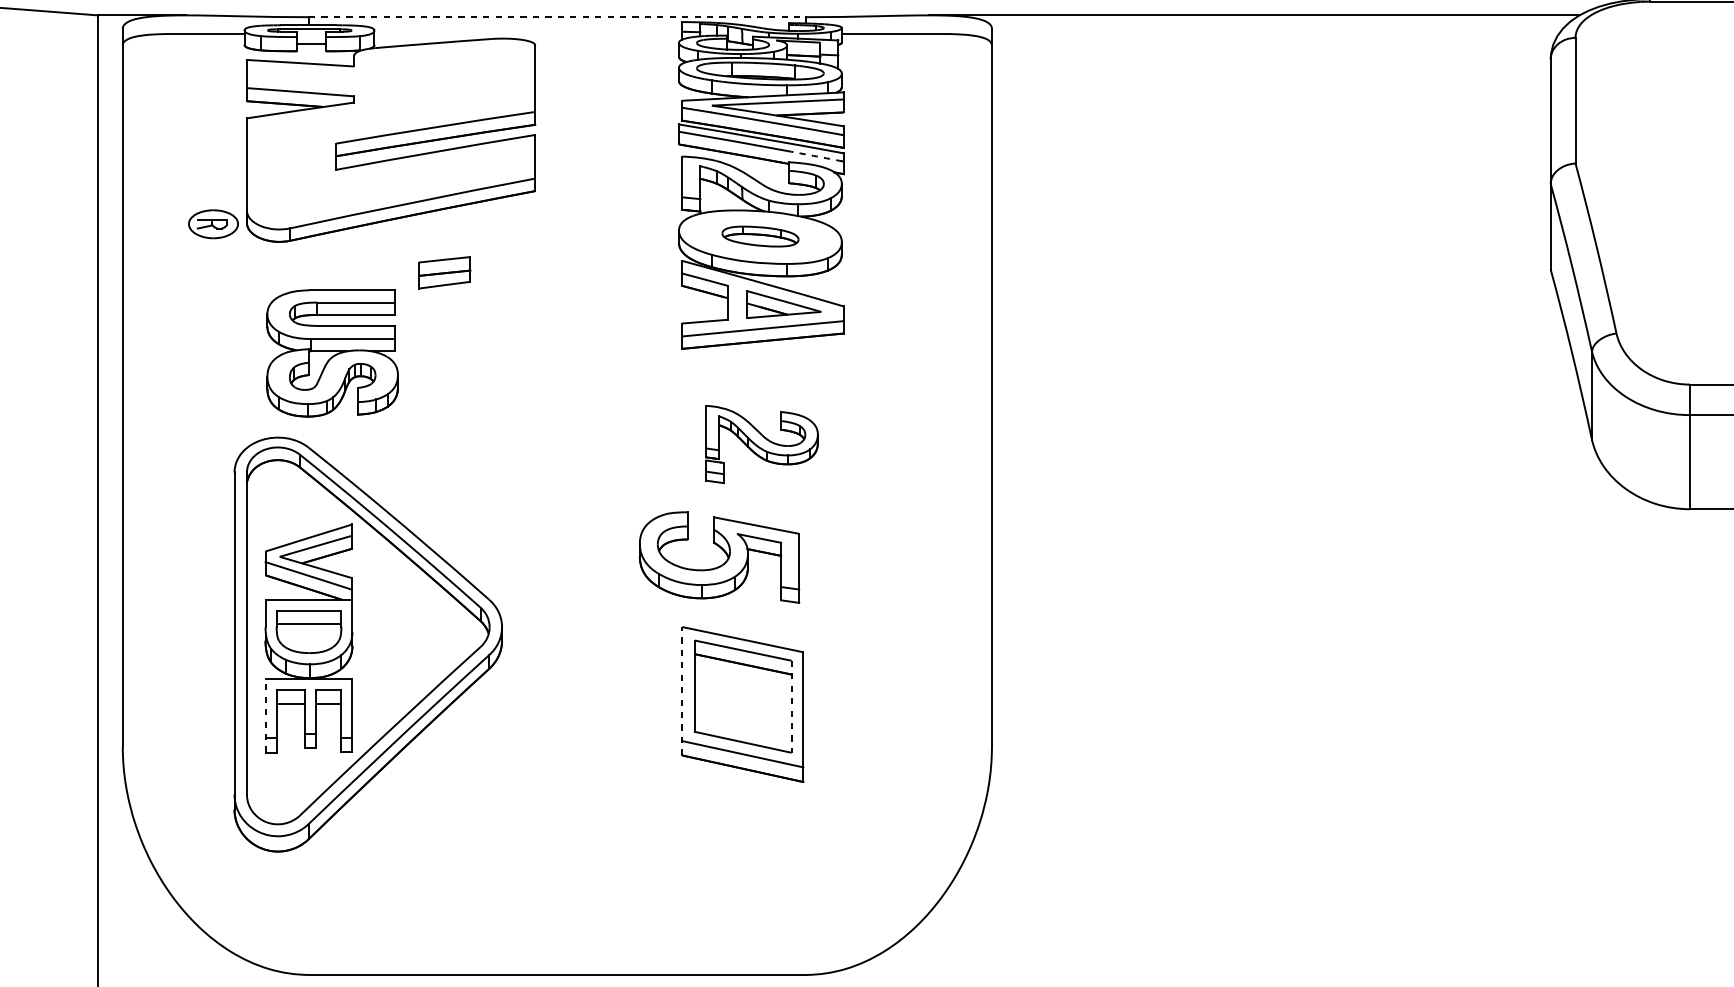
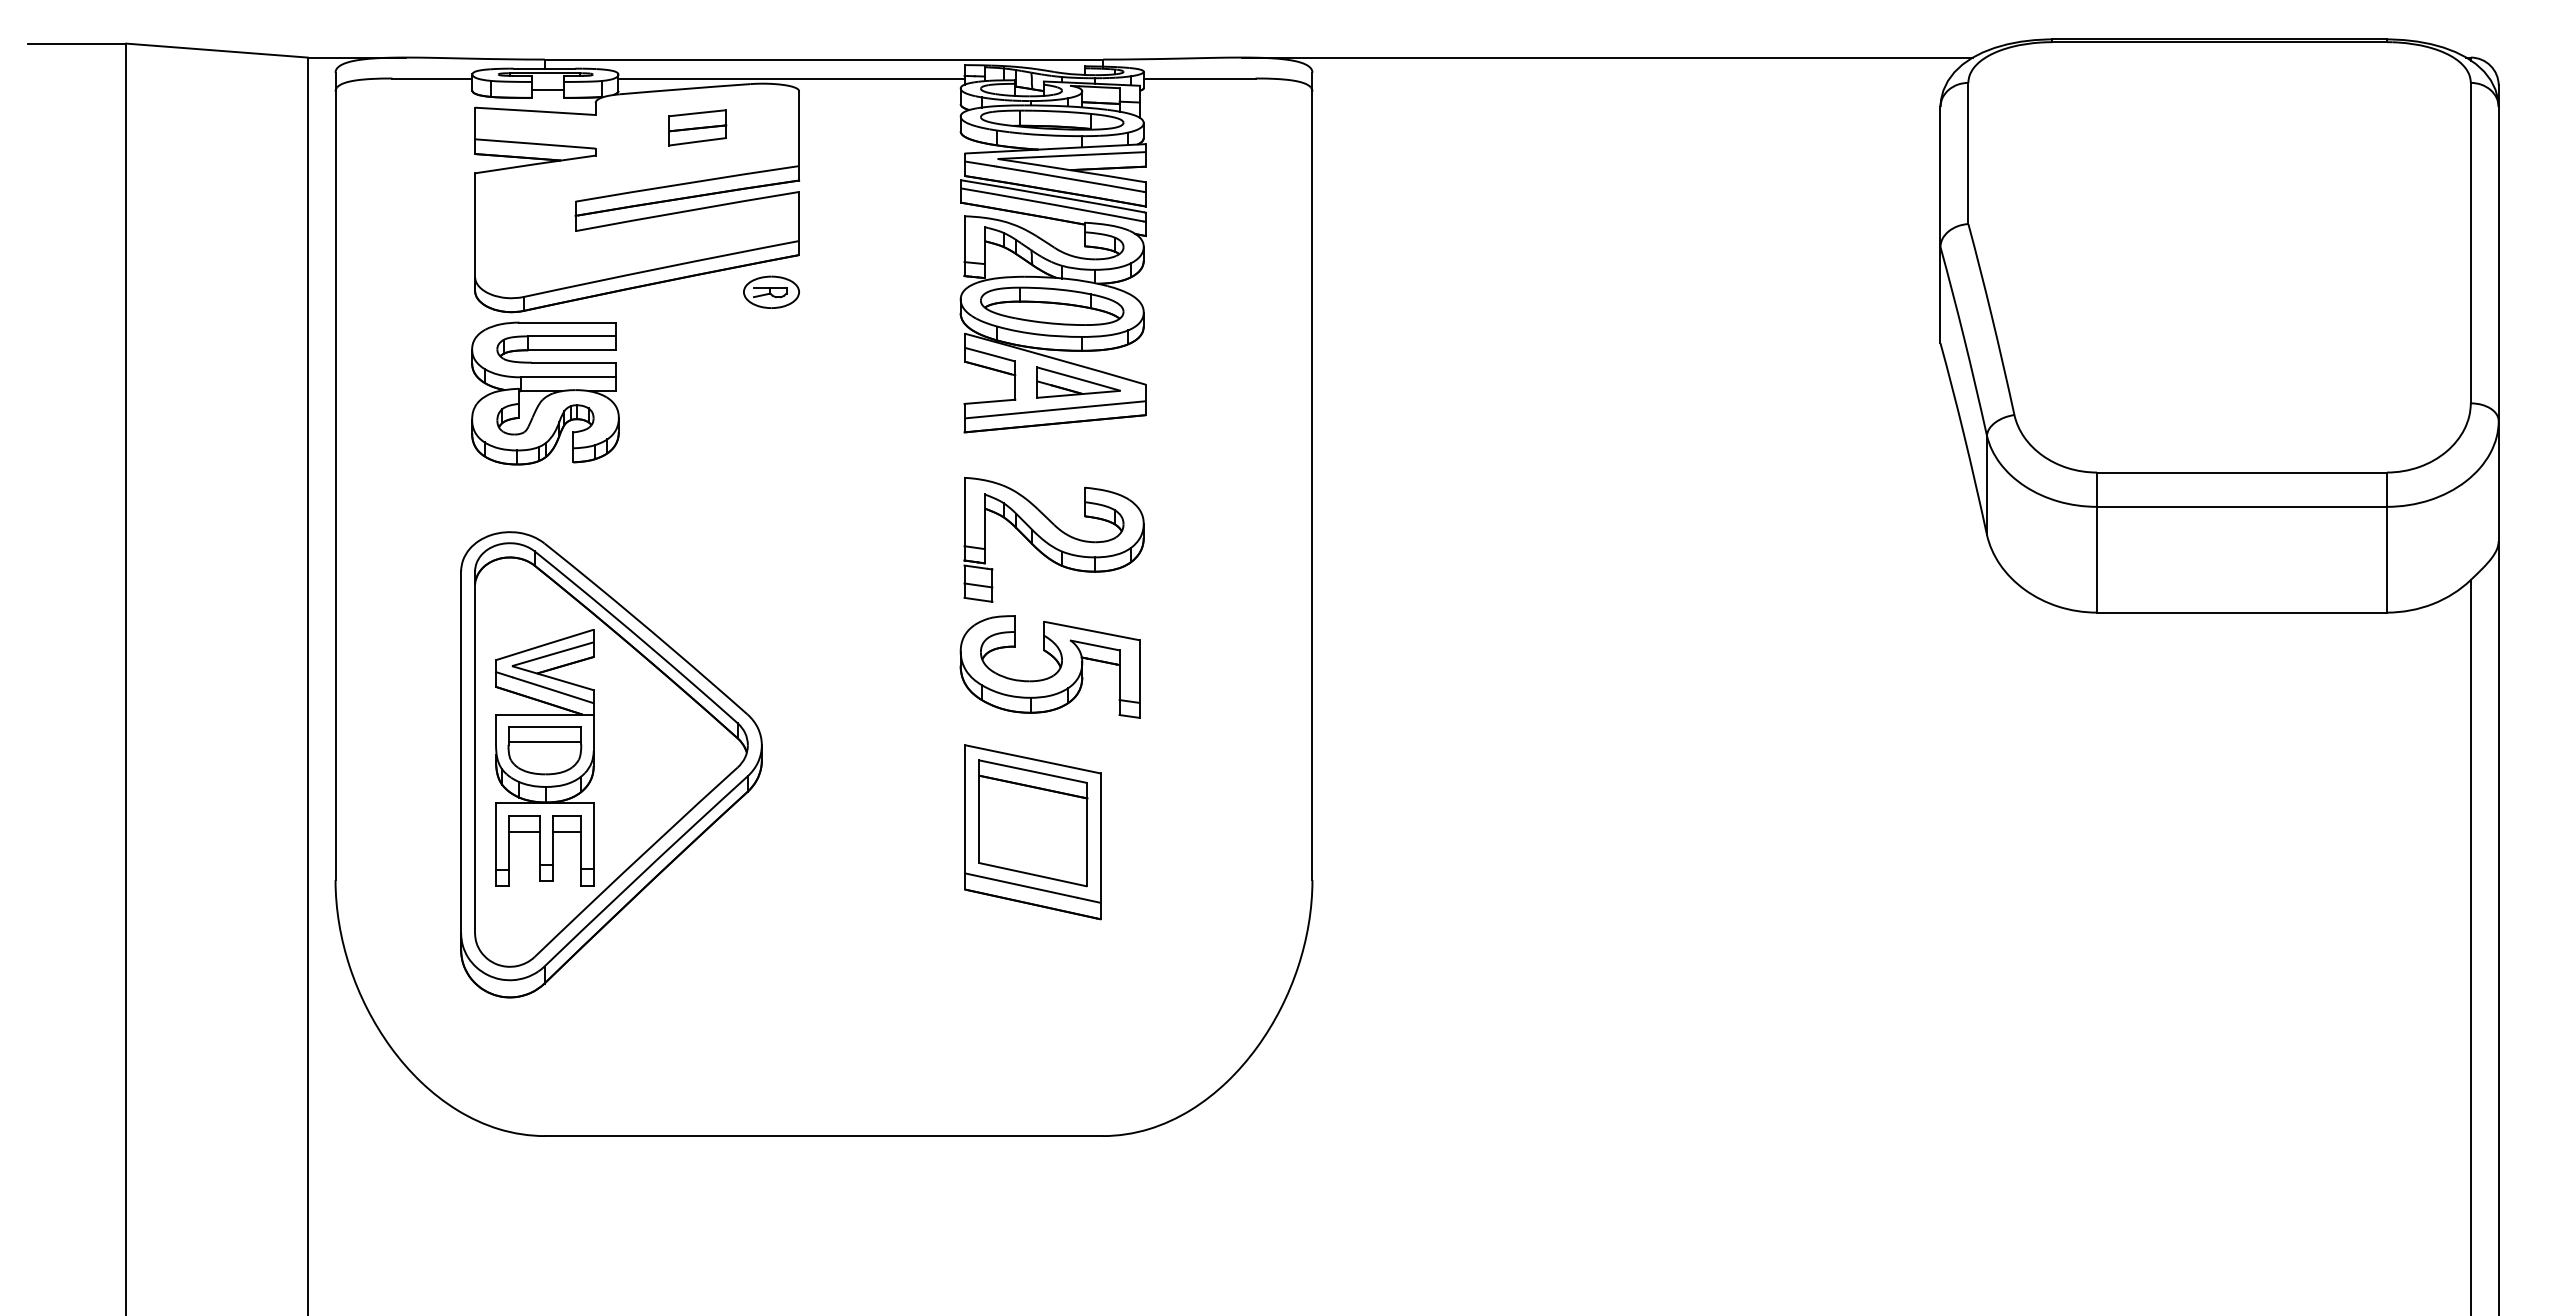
line: (557, 17) -> (824, 59), dashed -> solid
line: (528, 34) -> (791, 78), added
arc: (816, 156) -> (1115, 216), dashed -> solid
part: (213, 223) -> (771, 291), moved
part: (760, 235) -> (1052, 305), size x1.67
part: (444, 272) -> (697, 127), moved
part: (332, 353) -> (545, 393), moved
part: (761, 444) -> (1053, 539), size x1.43
part: (725, 553) -> (1056, 662), moved
line: (682, 690) -> (964, 816), dashed -> solid
line: (791, 706) -> (1087, 834), dashed -> solid
line: (265, 715) -> (496, 844), dashed -> solid

